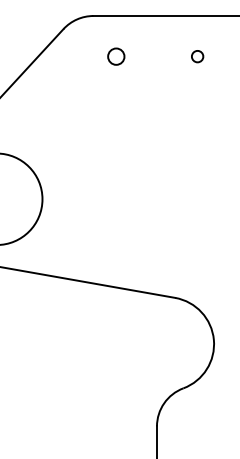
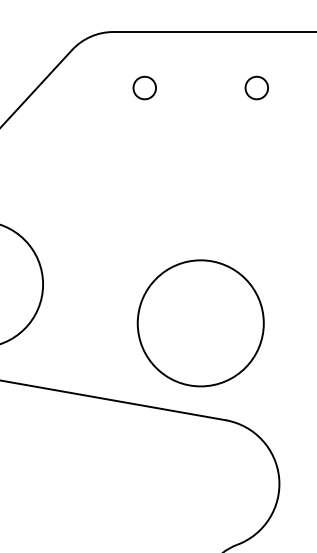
circle: (197, 56) -> (256, 87), size x1.43
circle: (156, 227) -> (200, 323), added

